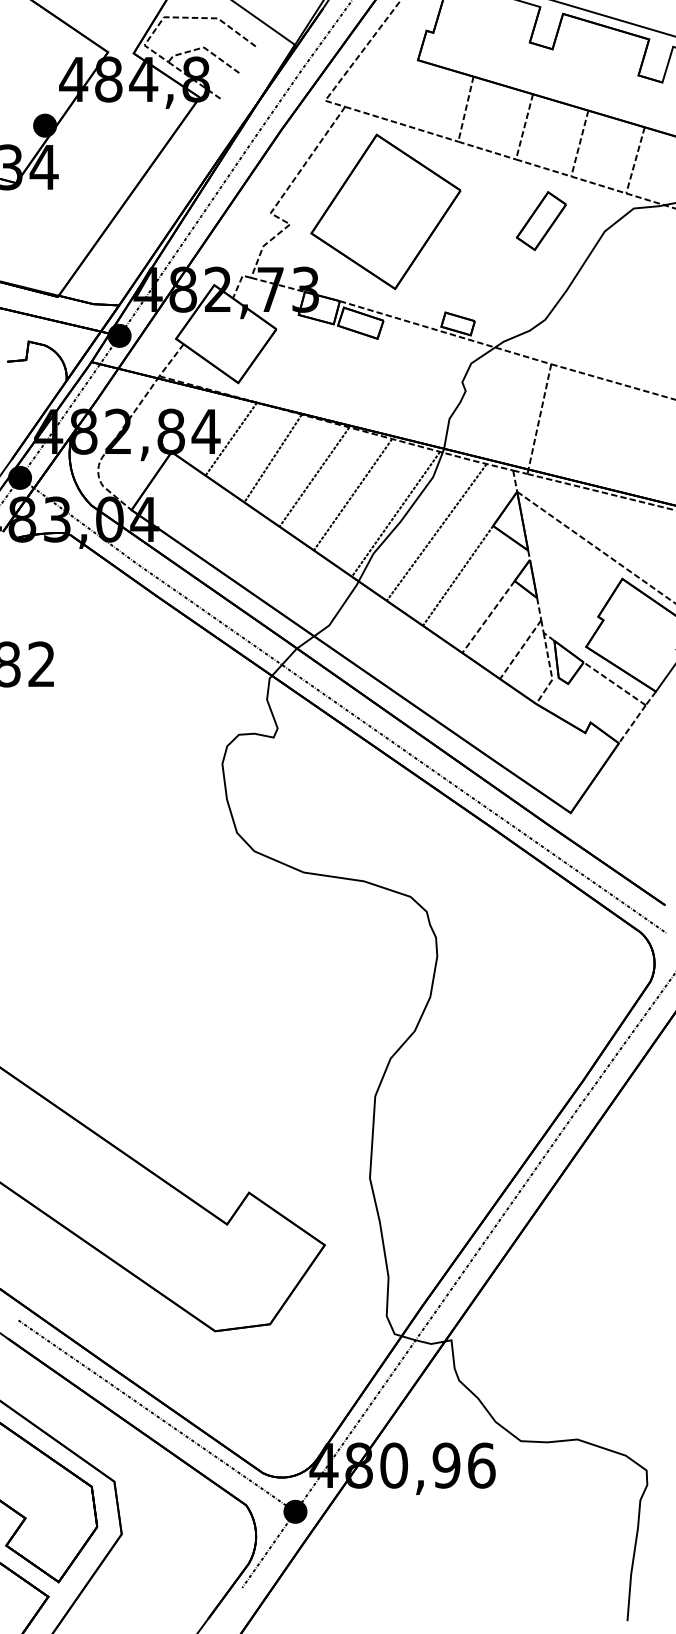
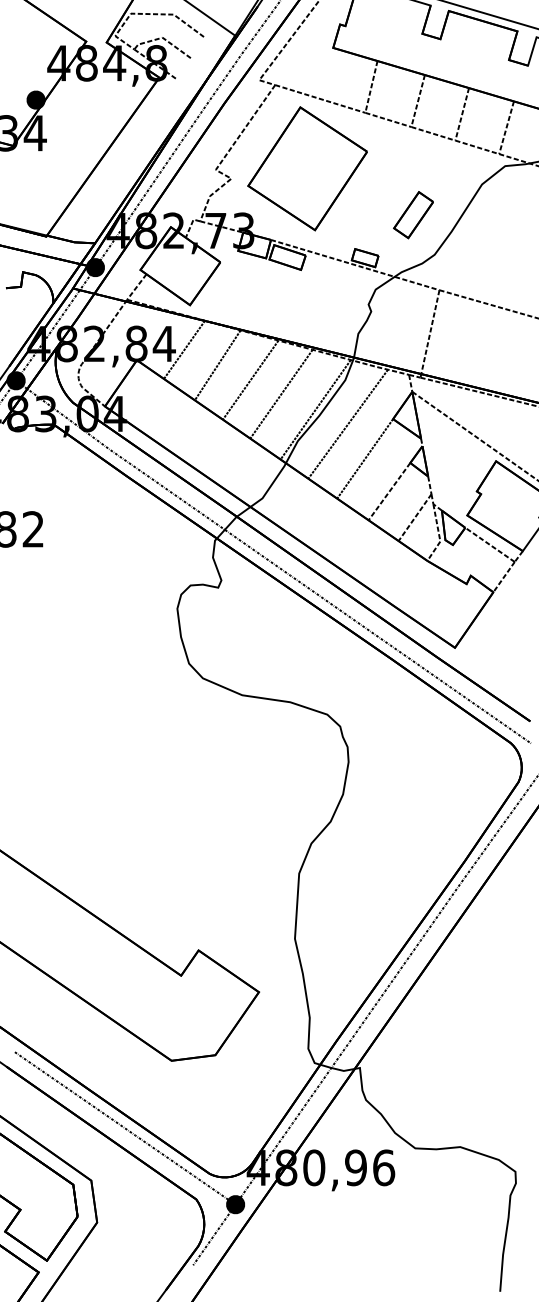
part: (541, 221) -> (413, 215), moved

